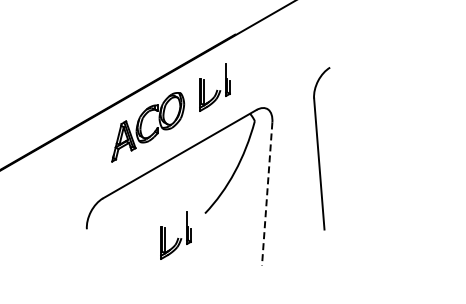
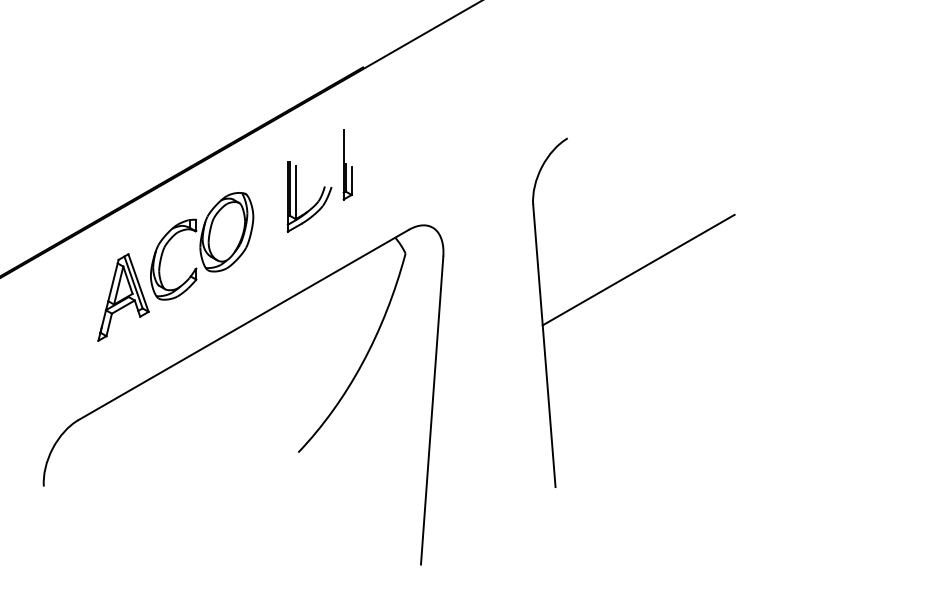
line: (362, 128) -> (637, 269), added
line: (267, 194) -> (432, 411), dashed -> solid
part: (175, 235) -> (234, 499), removed

